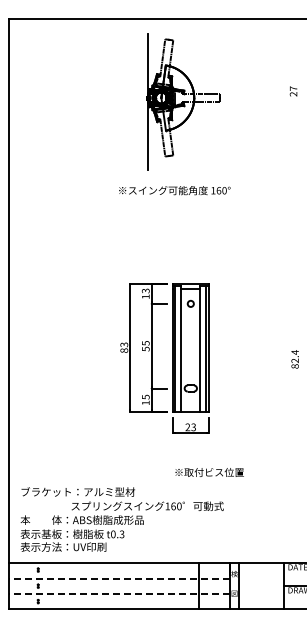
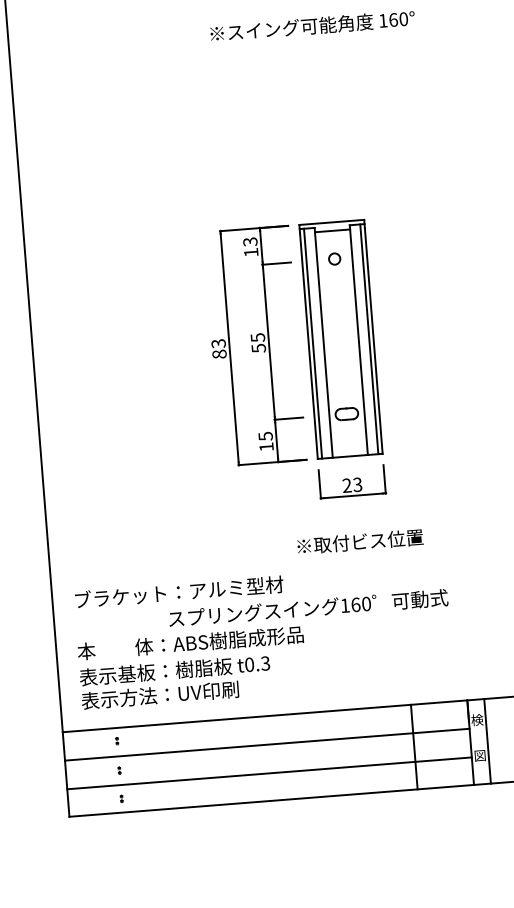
part: (172, 358) -> (308, 361), moved
text: (209, 472) -> (360, 542), moved
line: (119, 578) -> (267, 744), dashed -> solid
line: (119, 594) -> (269, 774), dashed -> solid

